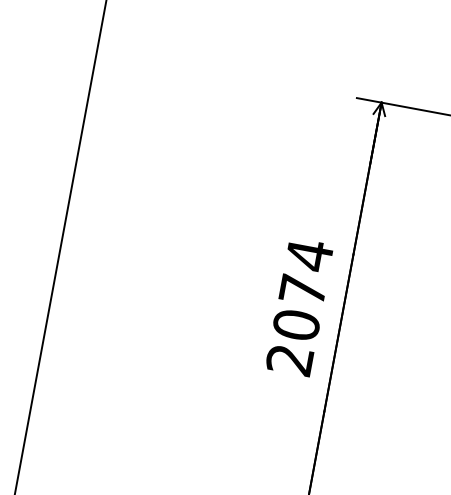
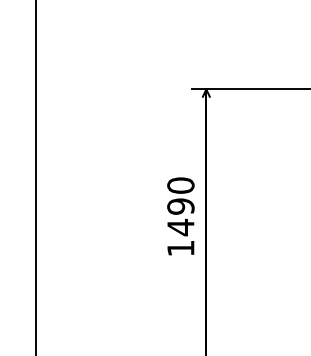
text: (299, 306) -> (180, 216), 2074 -> 1490

